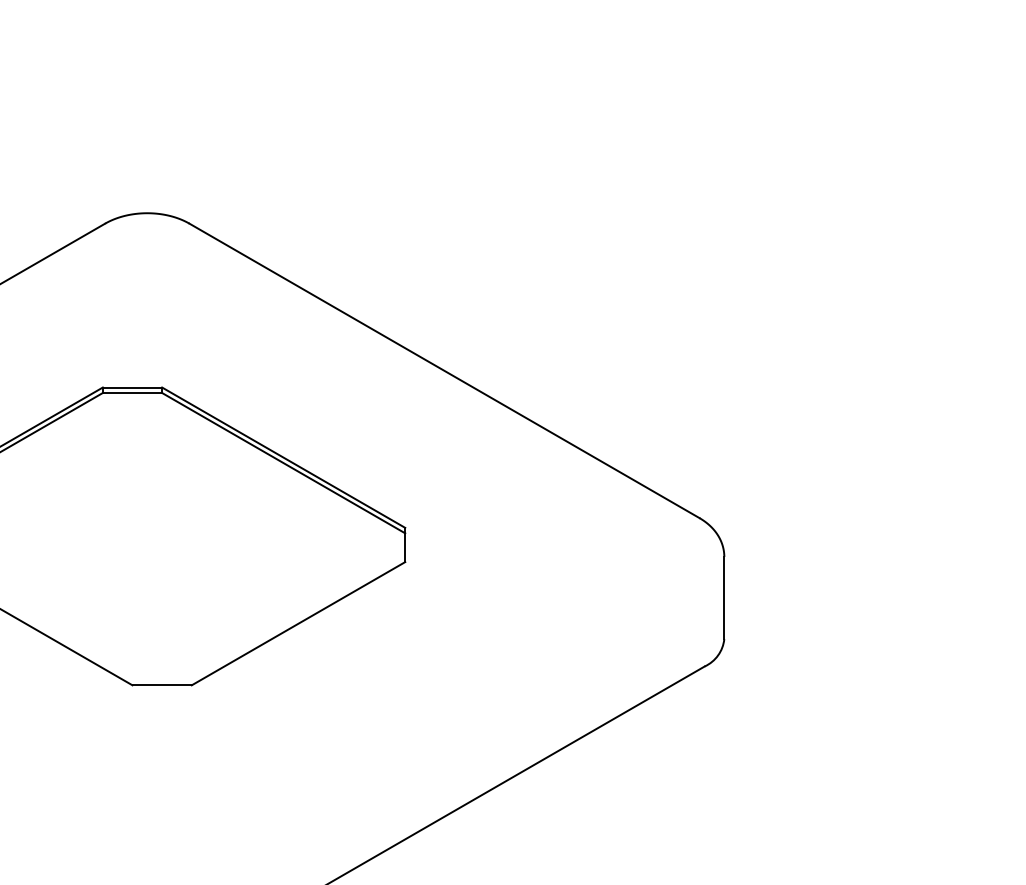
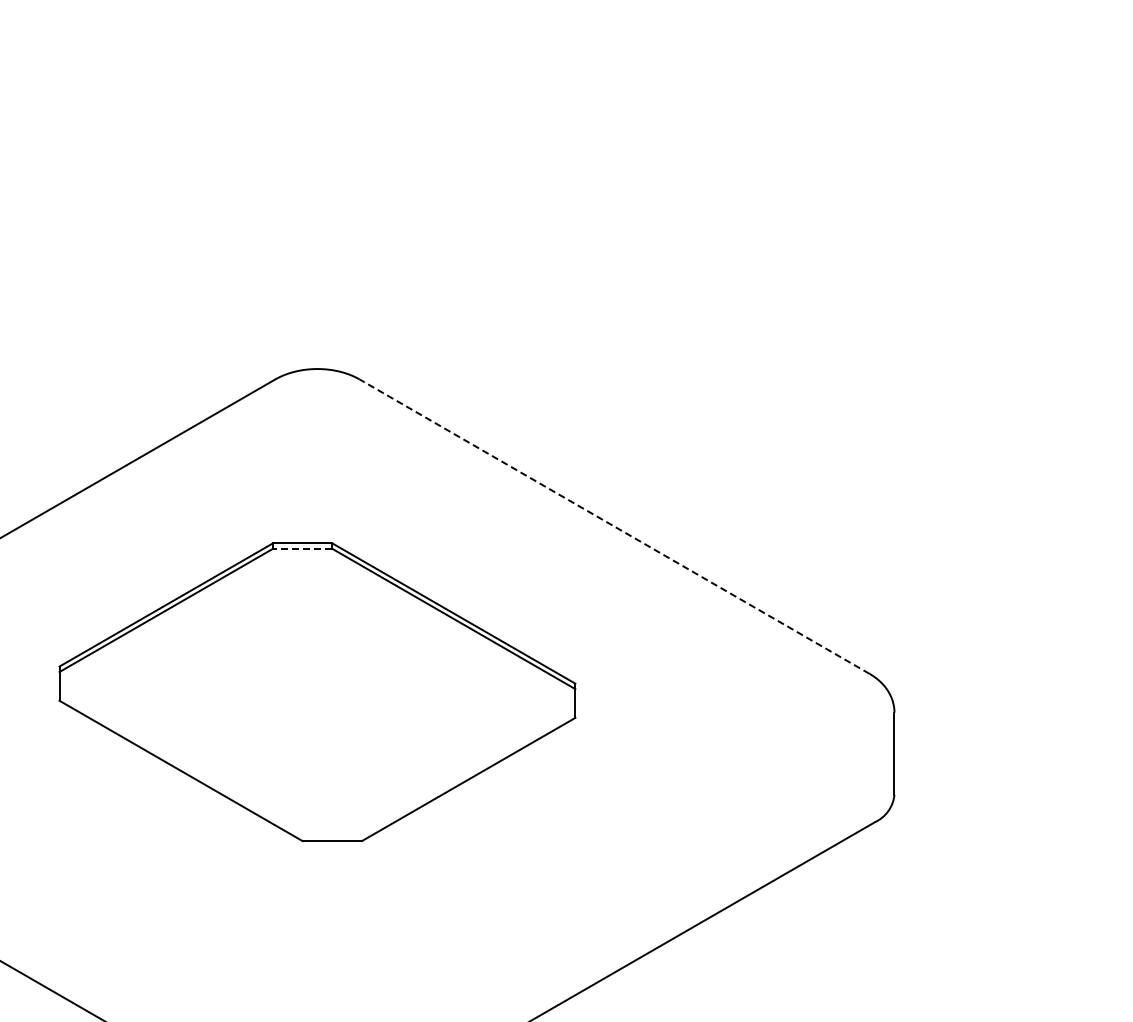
line: (444, 370) -> (614, 526), solid -> dashed
line: (132, 392) -> (302, 548), solid -> dashed

